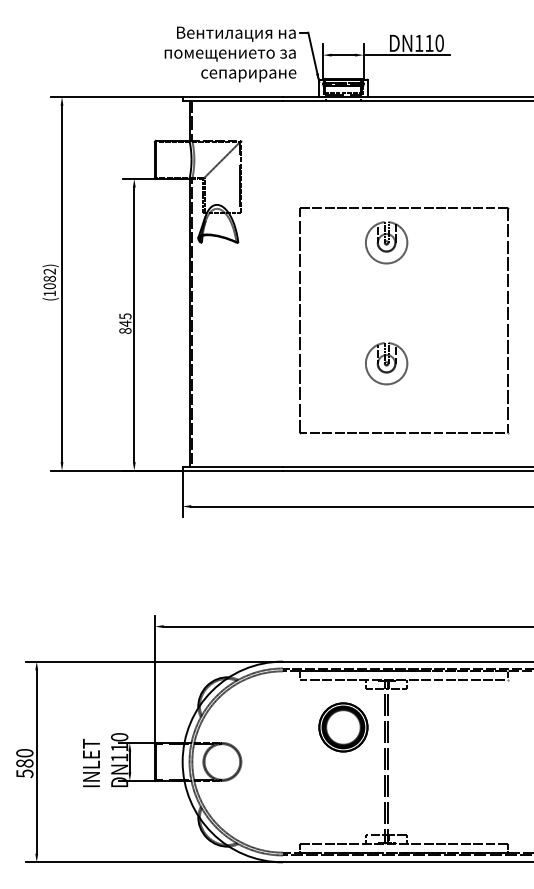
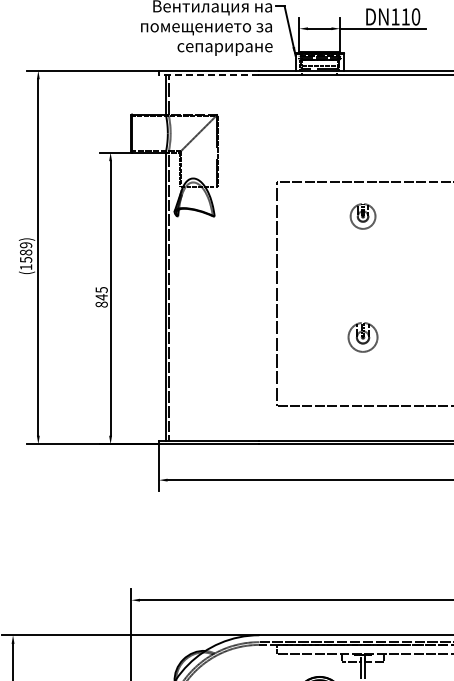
line: (232, 101) -> (208, 75), solid -> dashed
part: (386, 242) -> (362, 216), size x0.6
text: (49, 278) -> (25, 252), (1082) -> (1589)
part: (386, 363) -> (362, 337), size x0.7

